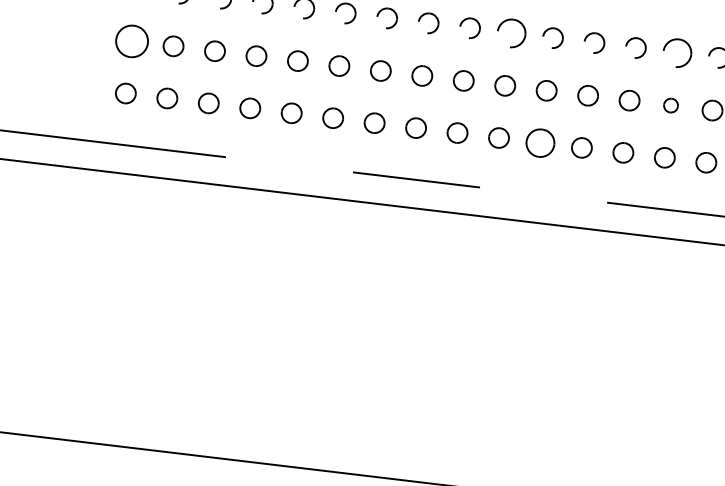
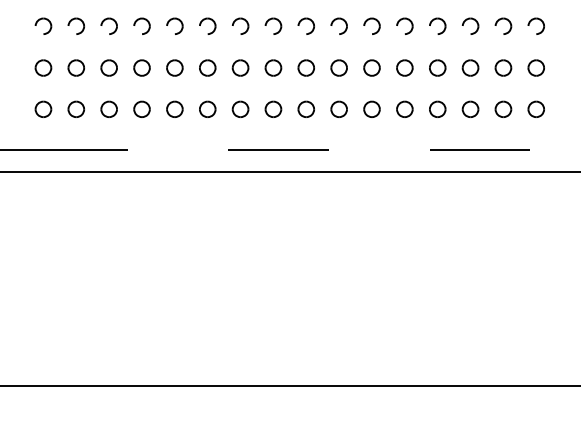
part: (510, 32) -> (338, 25), size x0.71
part: (132, 40) -> (43, 67), size x0.62
part: (677, 51) -> (470, 25), size x0.71
part: (671, 104) -> (470, 67), size x1.43
part: (539, 141) -> (371, 108), size x0.71

